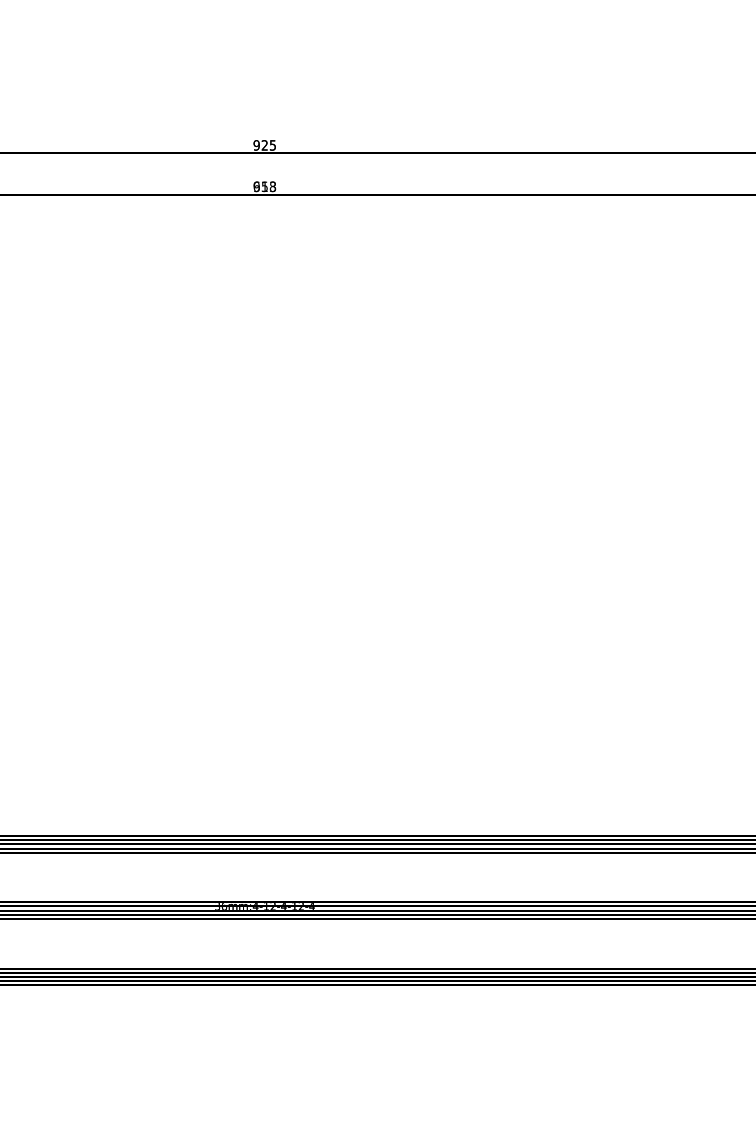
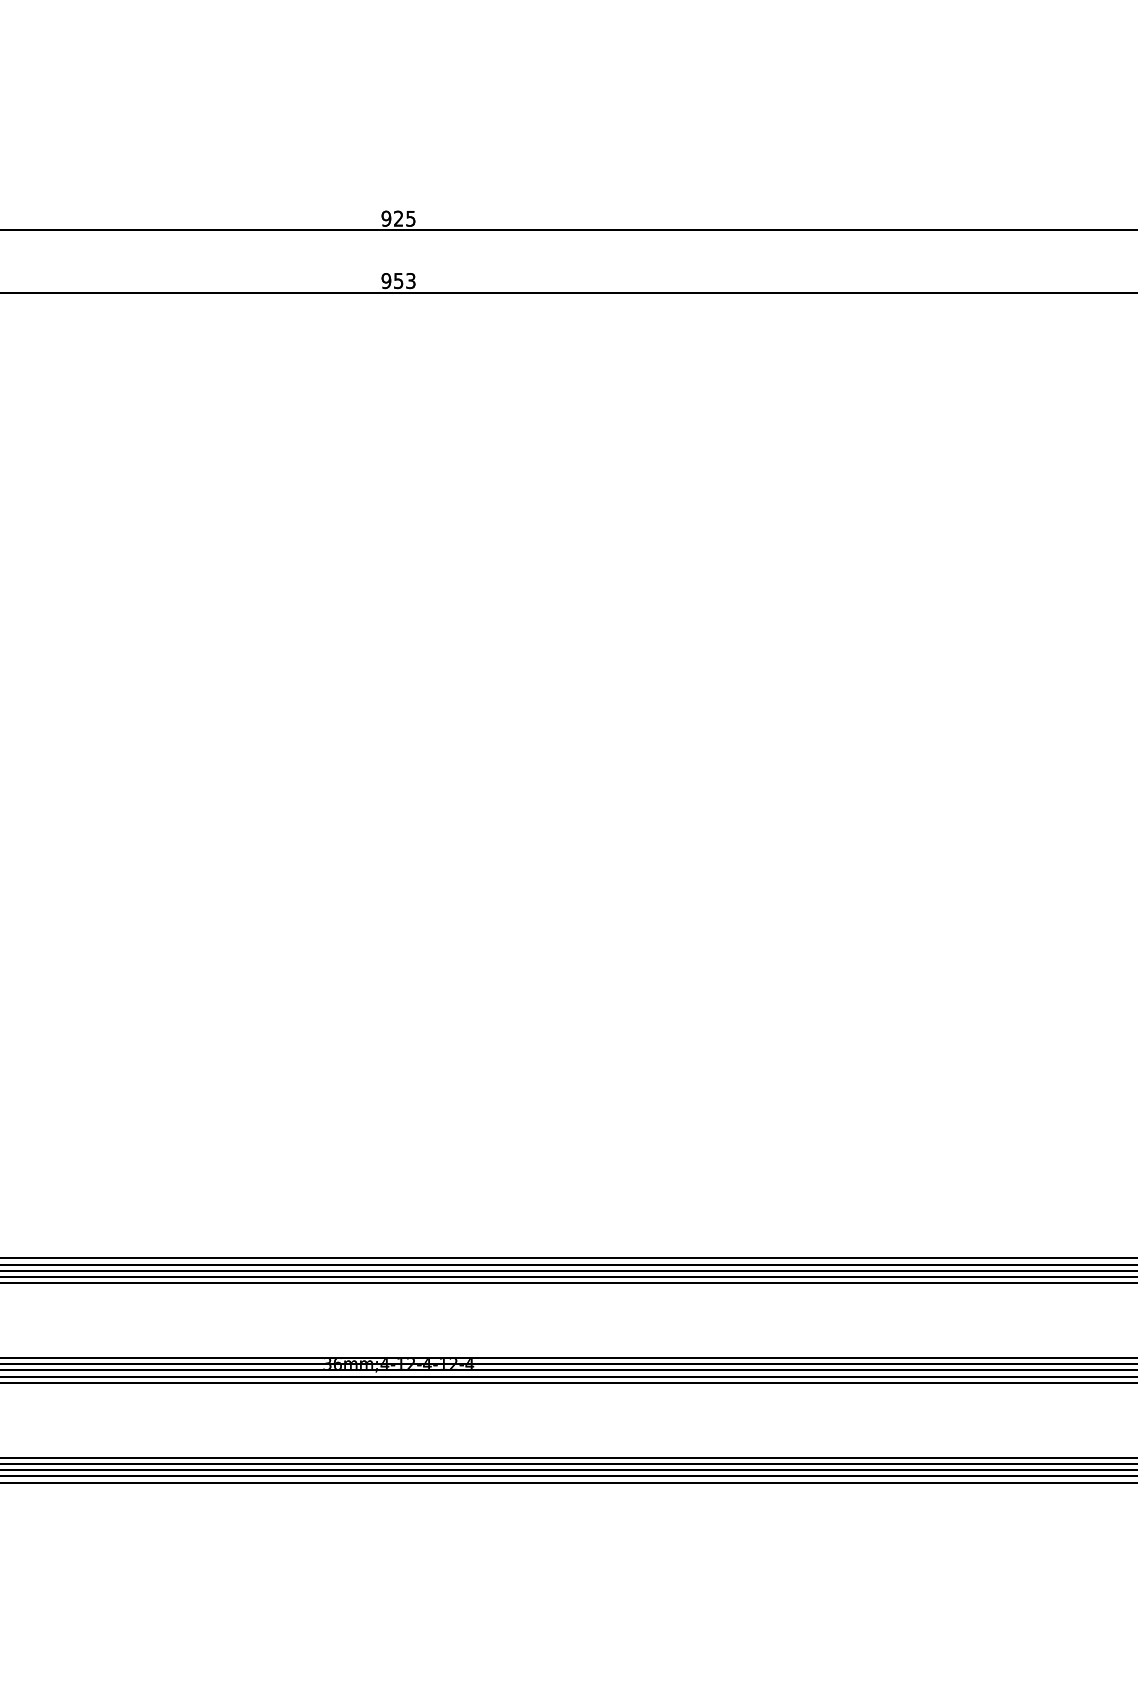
text: (264, 186) -> (398, 280), 618 -> 953

